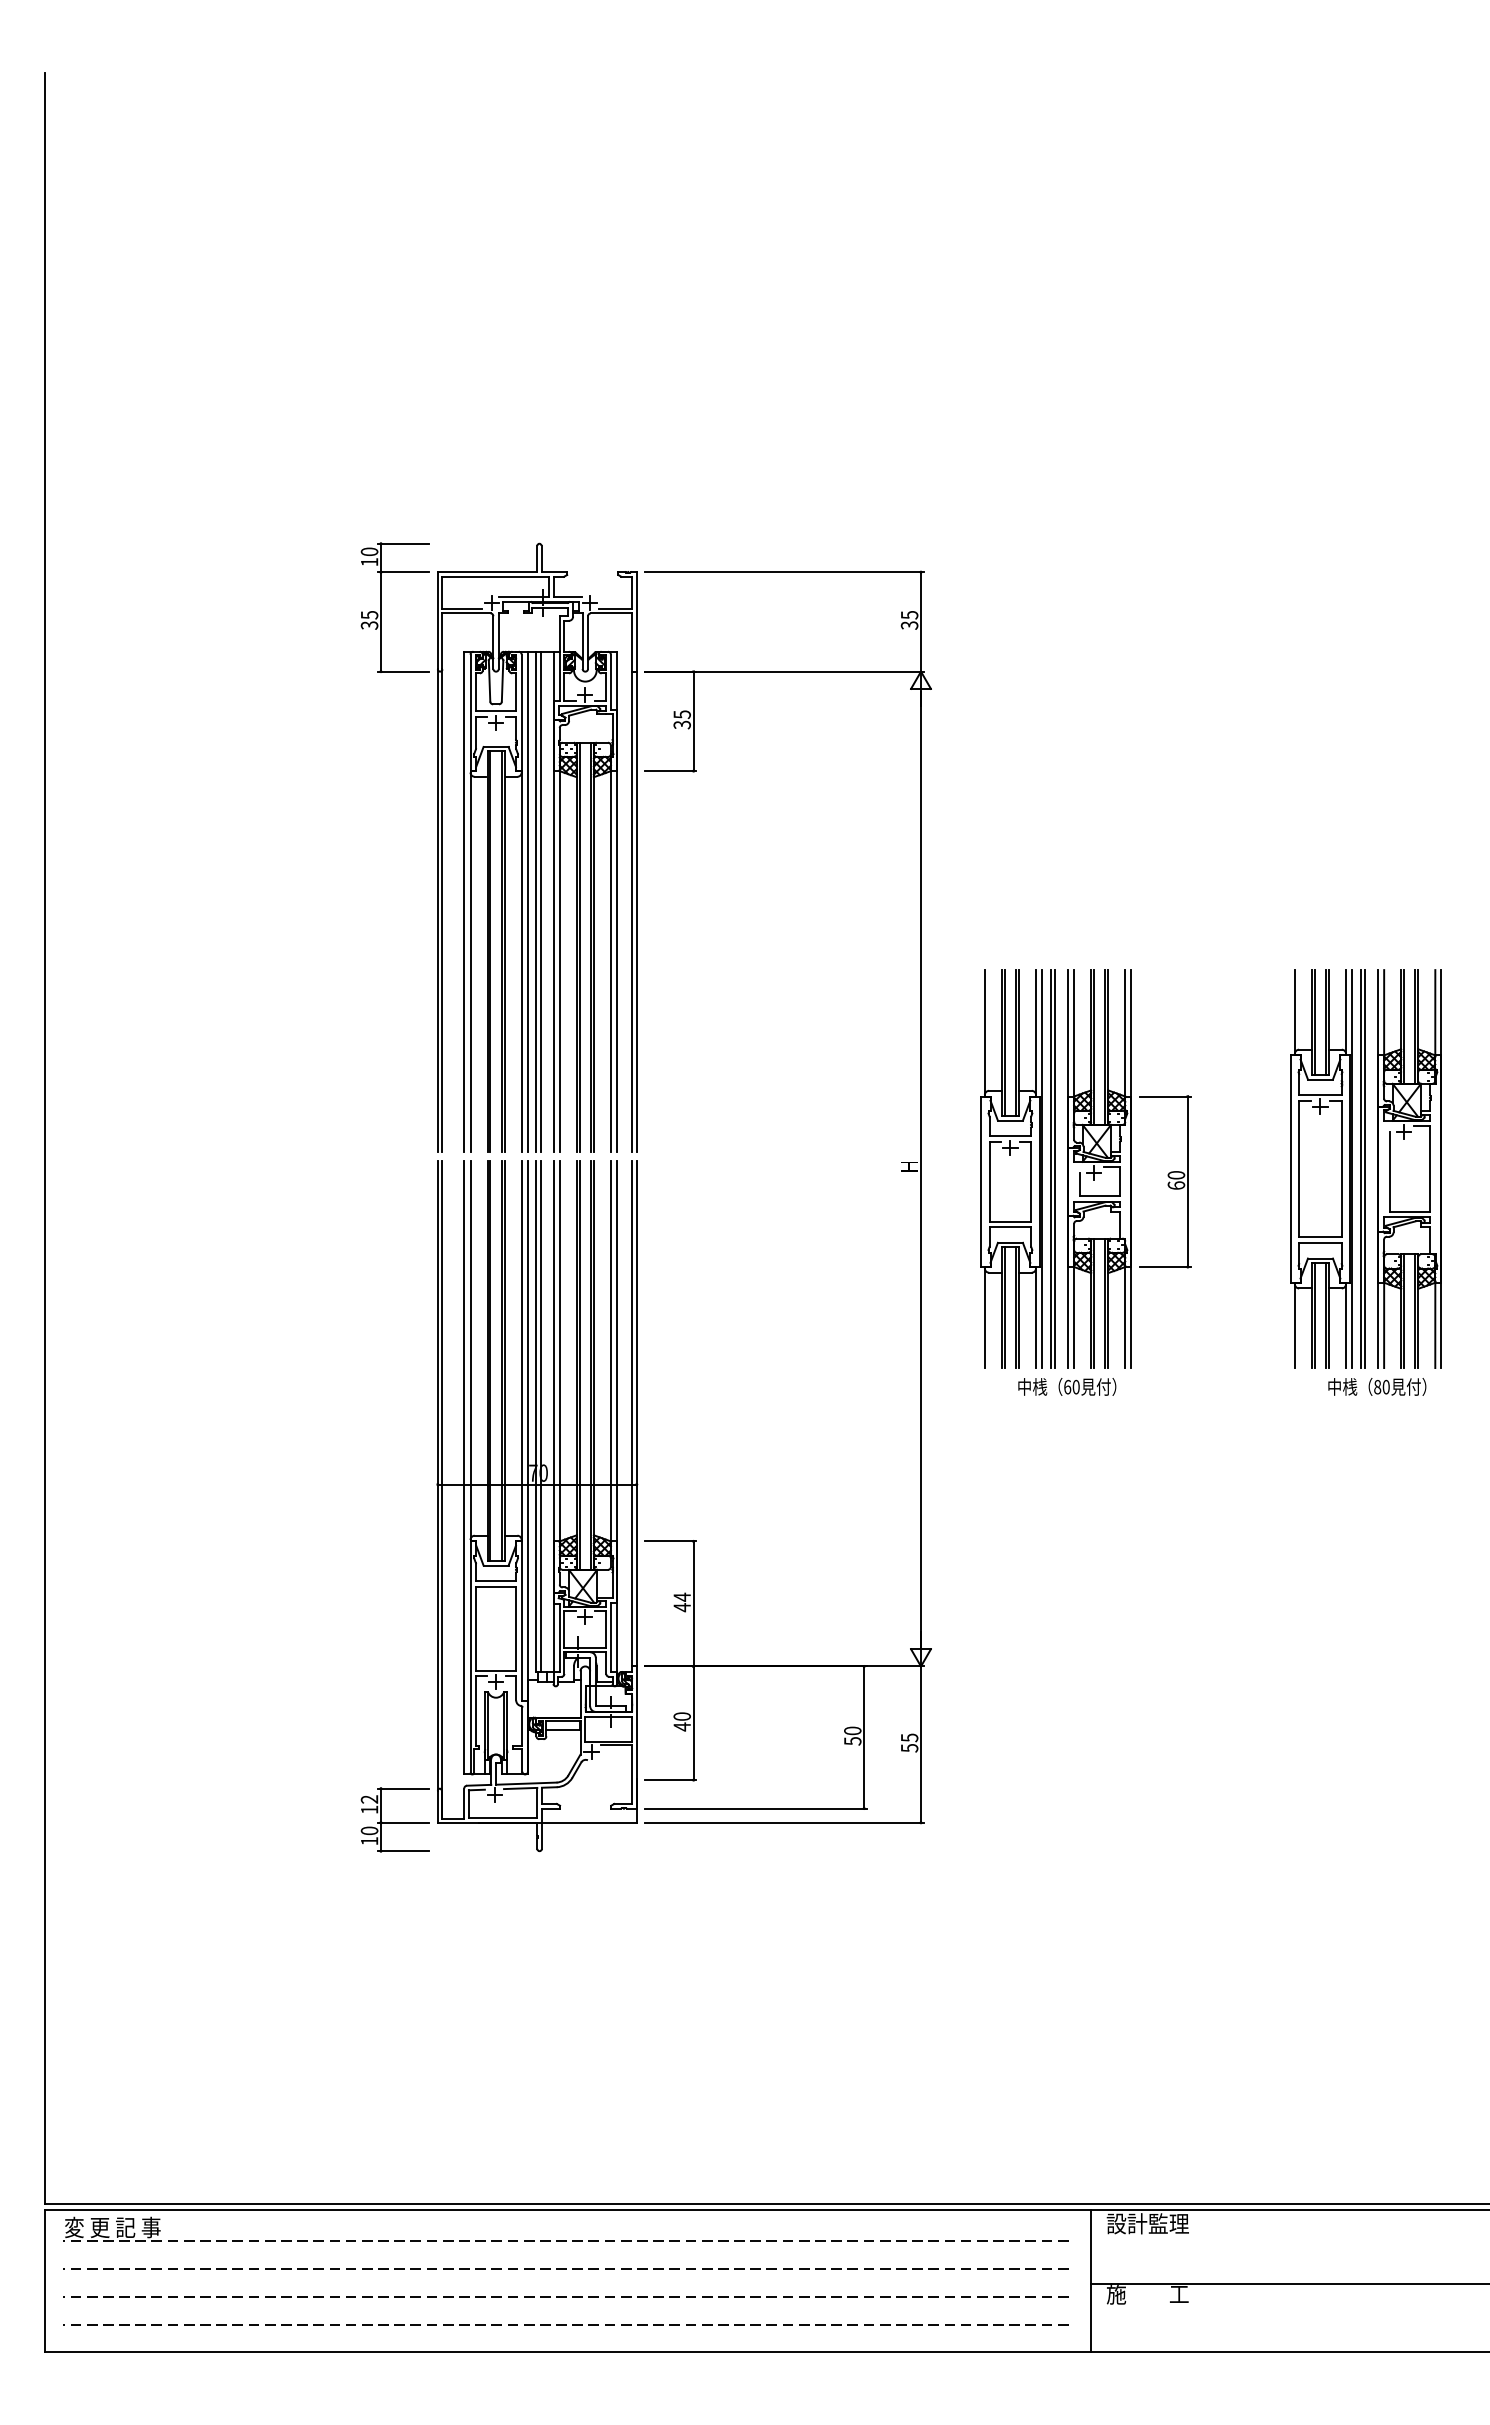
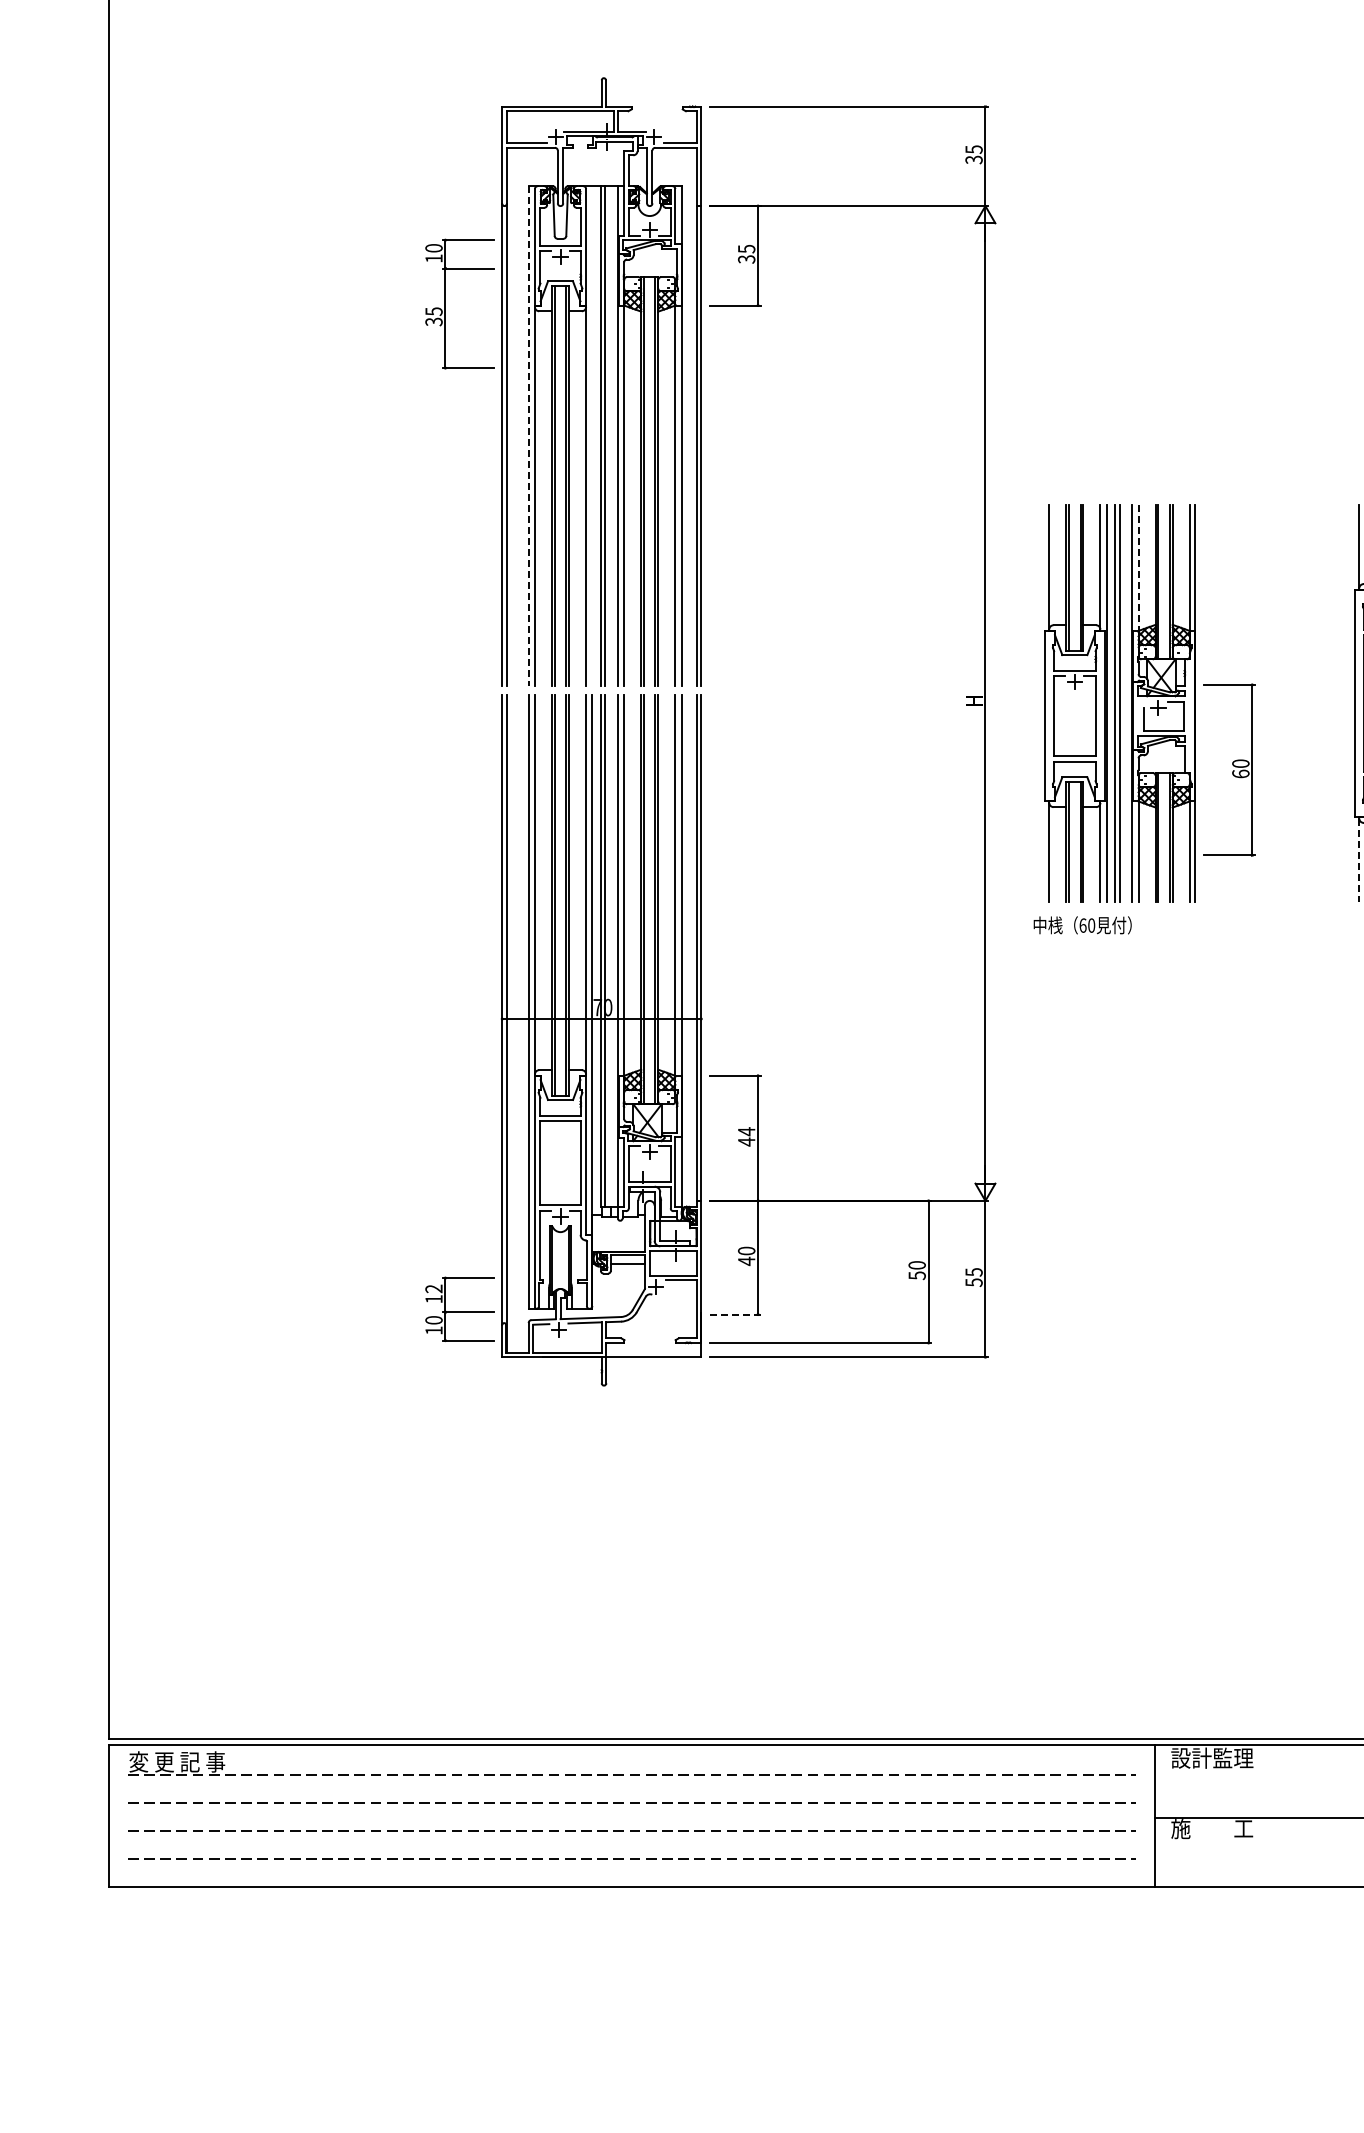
part: (381, 607) -> (445, 303), moved
line: (527, 901) -> (591, 435), removed
line: (464, 902) -> (528, 436), solid -> dashed
line: (1074, 1034) -> (1138, 568), solid -> dashed
part: (1165, 1181) -> (1229, 769), moved
line: (1294, 1326) -> (1358, 860), solid -> dashed
text: (1067, 1386) -> (1082, 924), moved
line: (670, 1780) -> (734, 1314), solid -> dashed
part: (394, 1819) -> (458, 1308), moved

